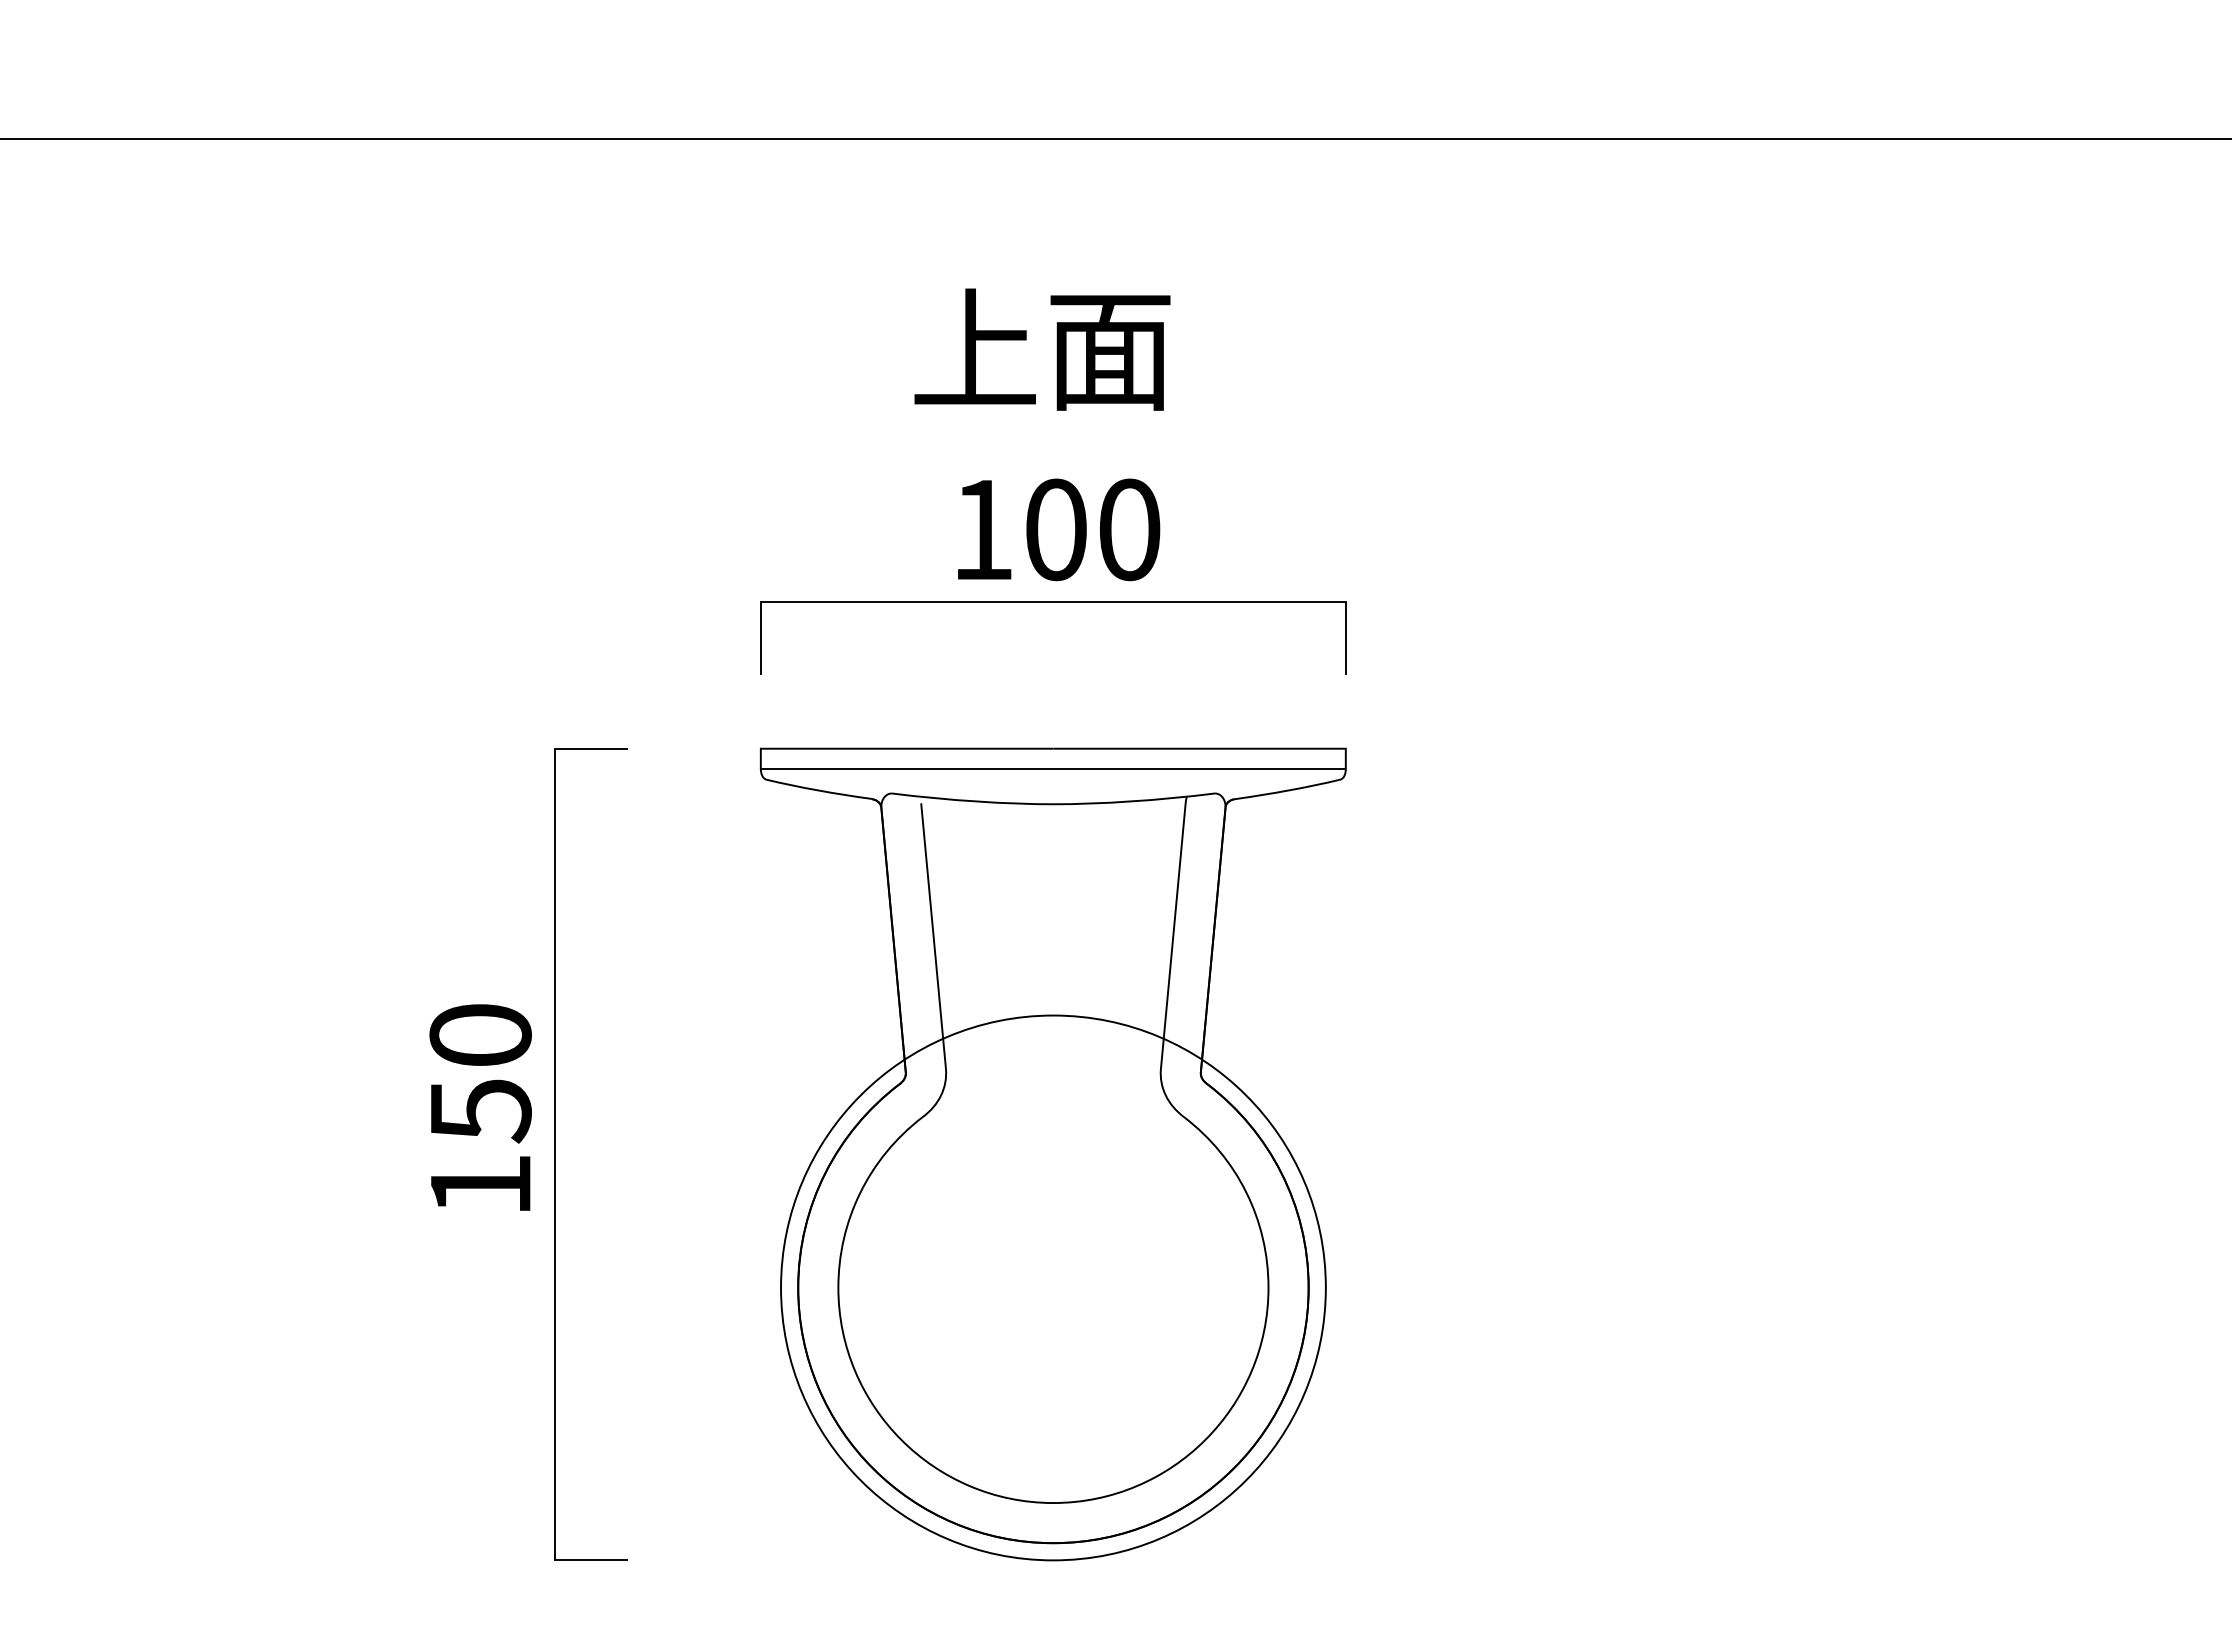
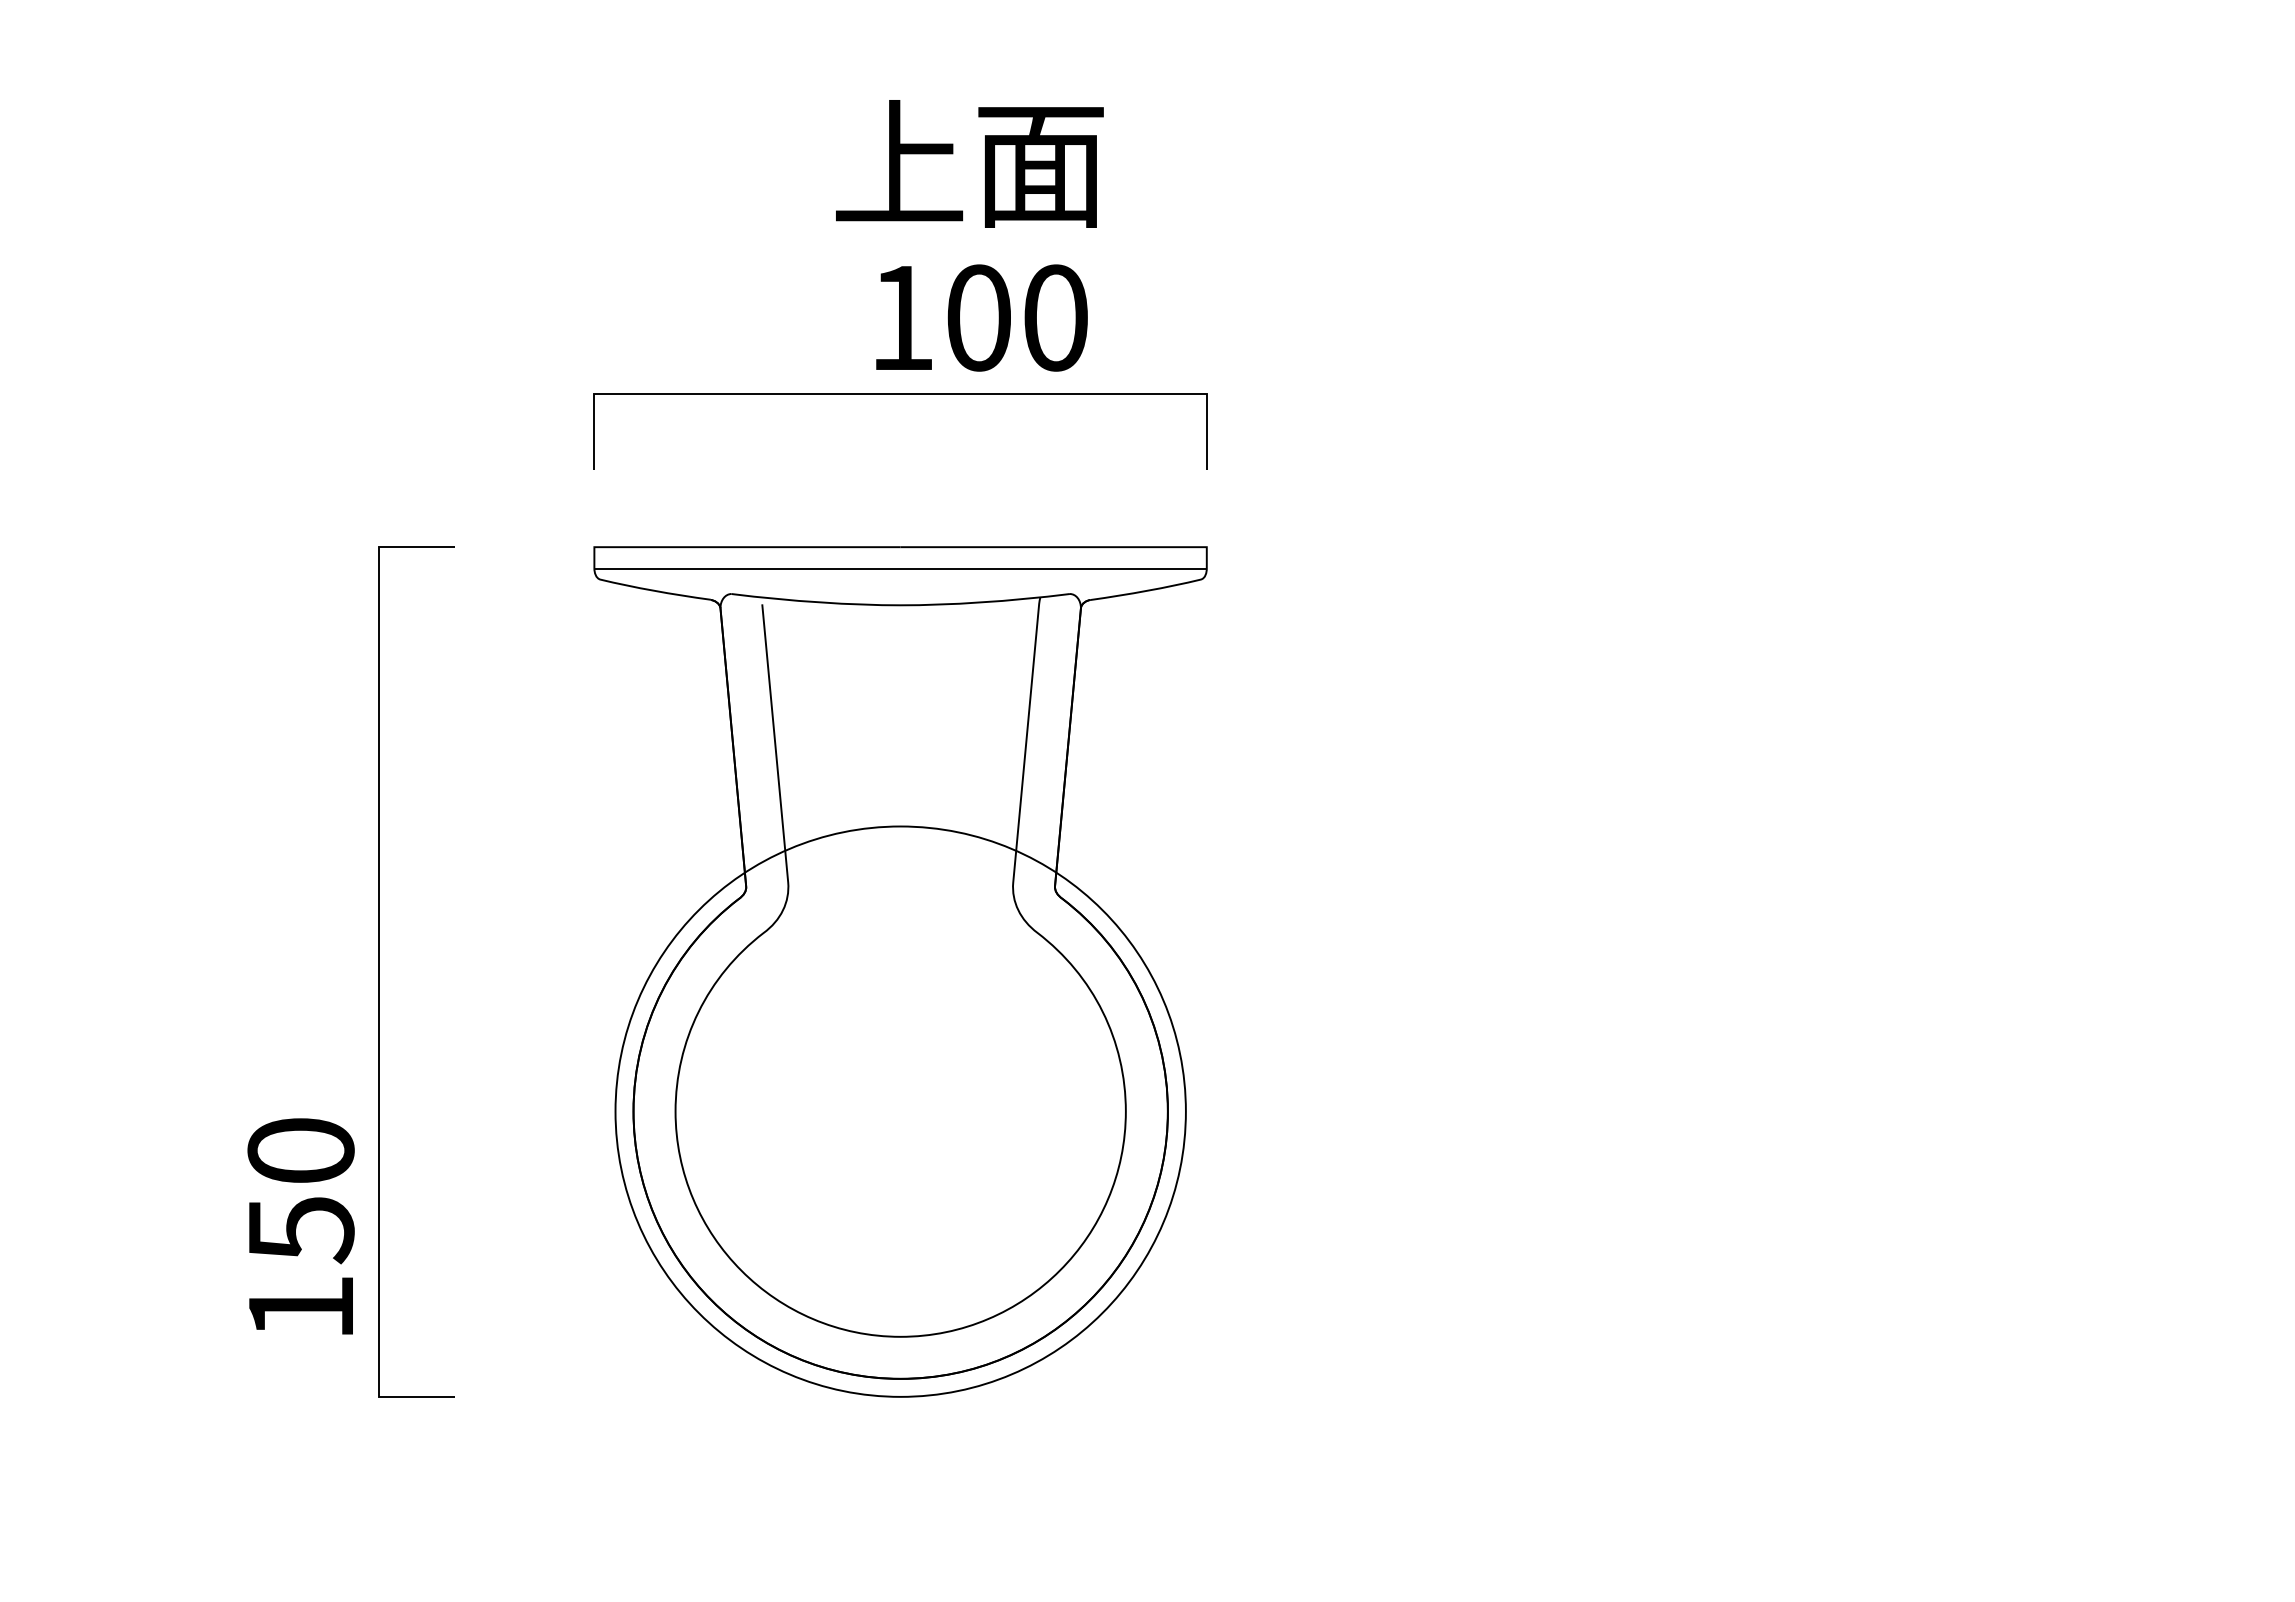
text: (1042, 349) -> (969, 163), moved
text: (1059, 529) -> (982, 317), moved
text: (480, 1107) -> (300, 1226), moved

